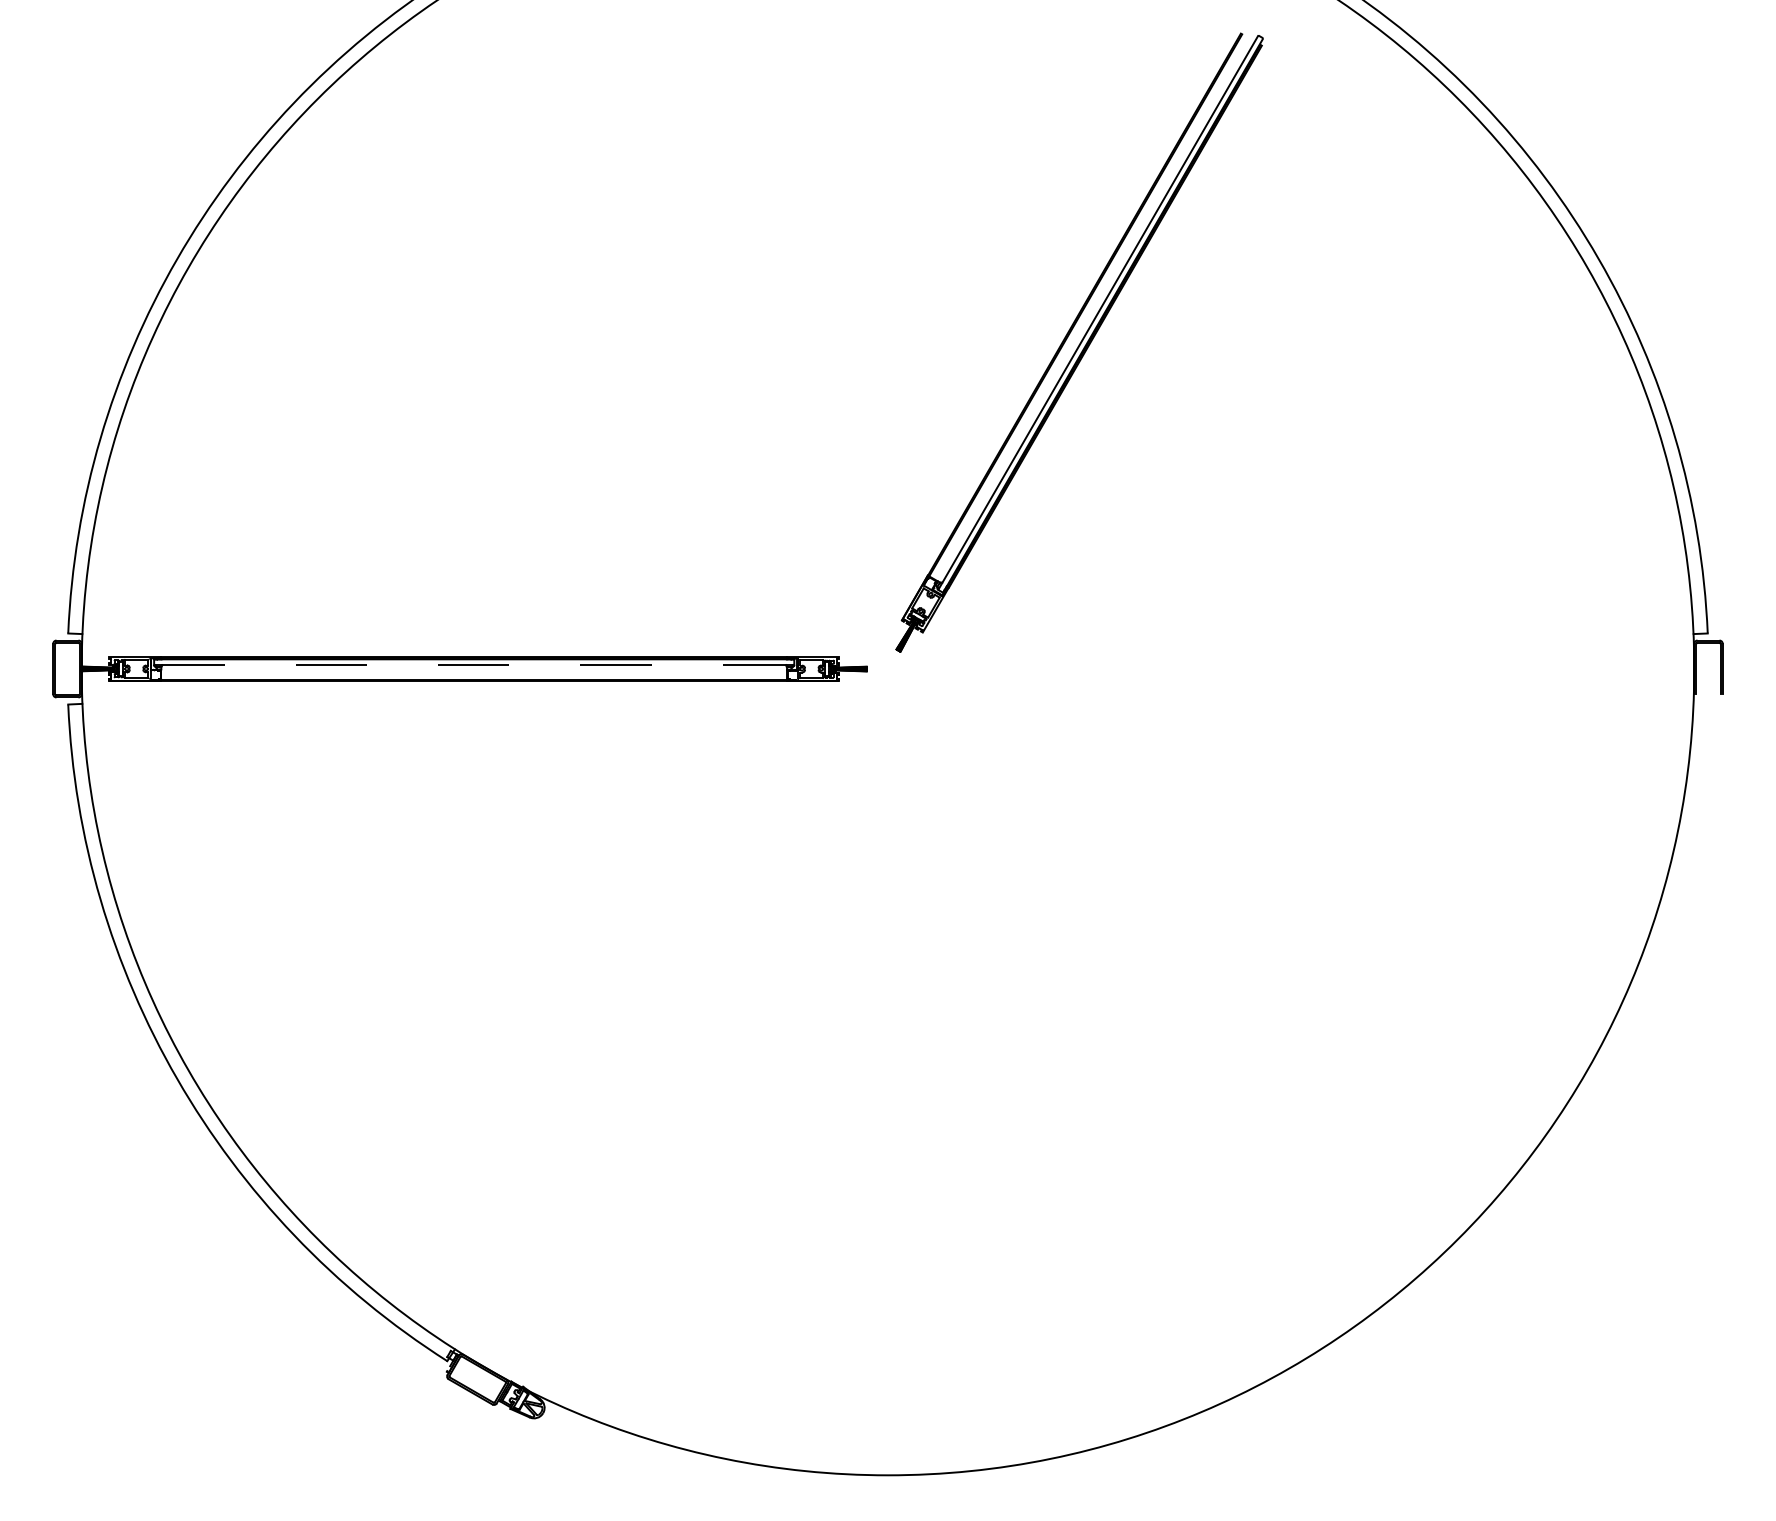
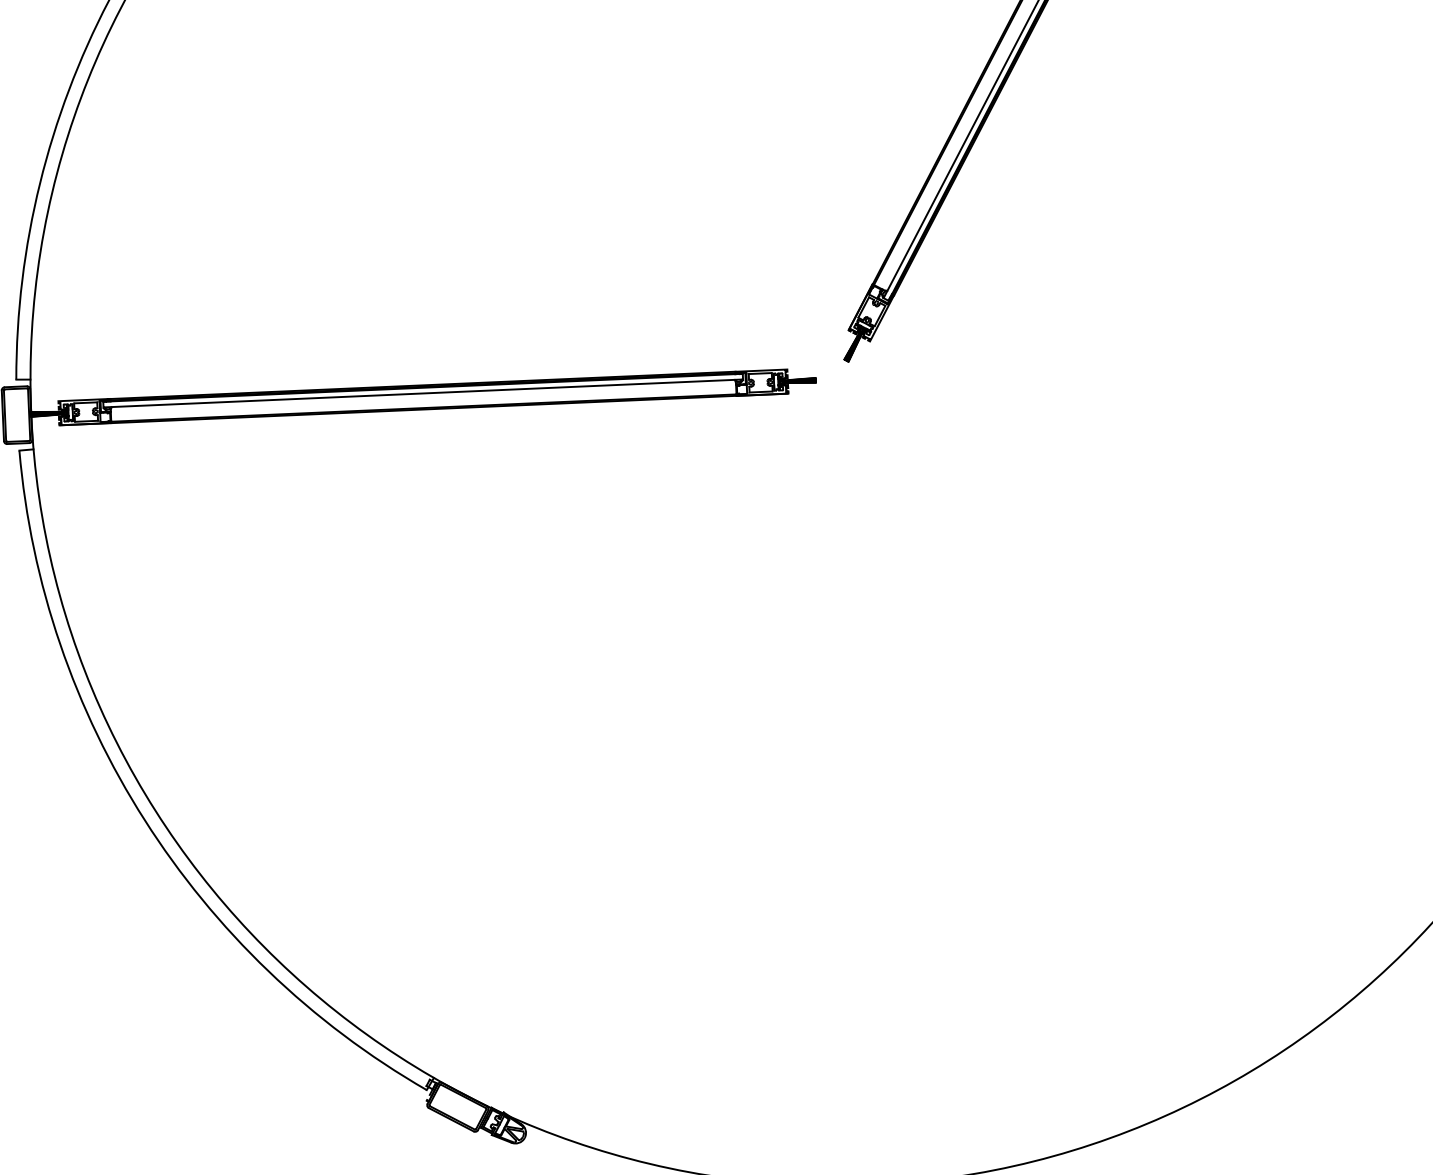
line: (473, 665) -> (422, 393), dashed -> solid

